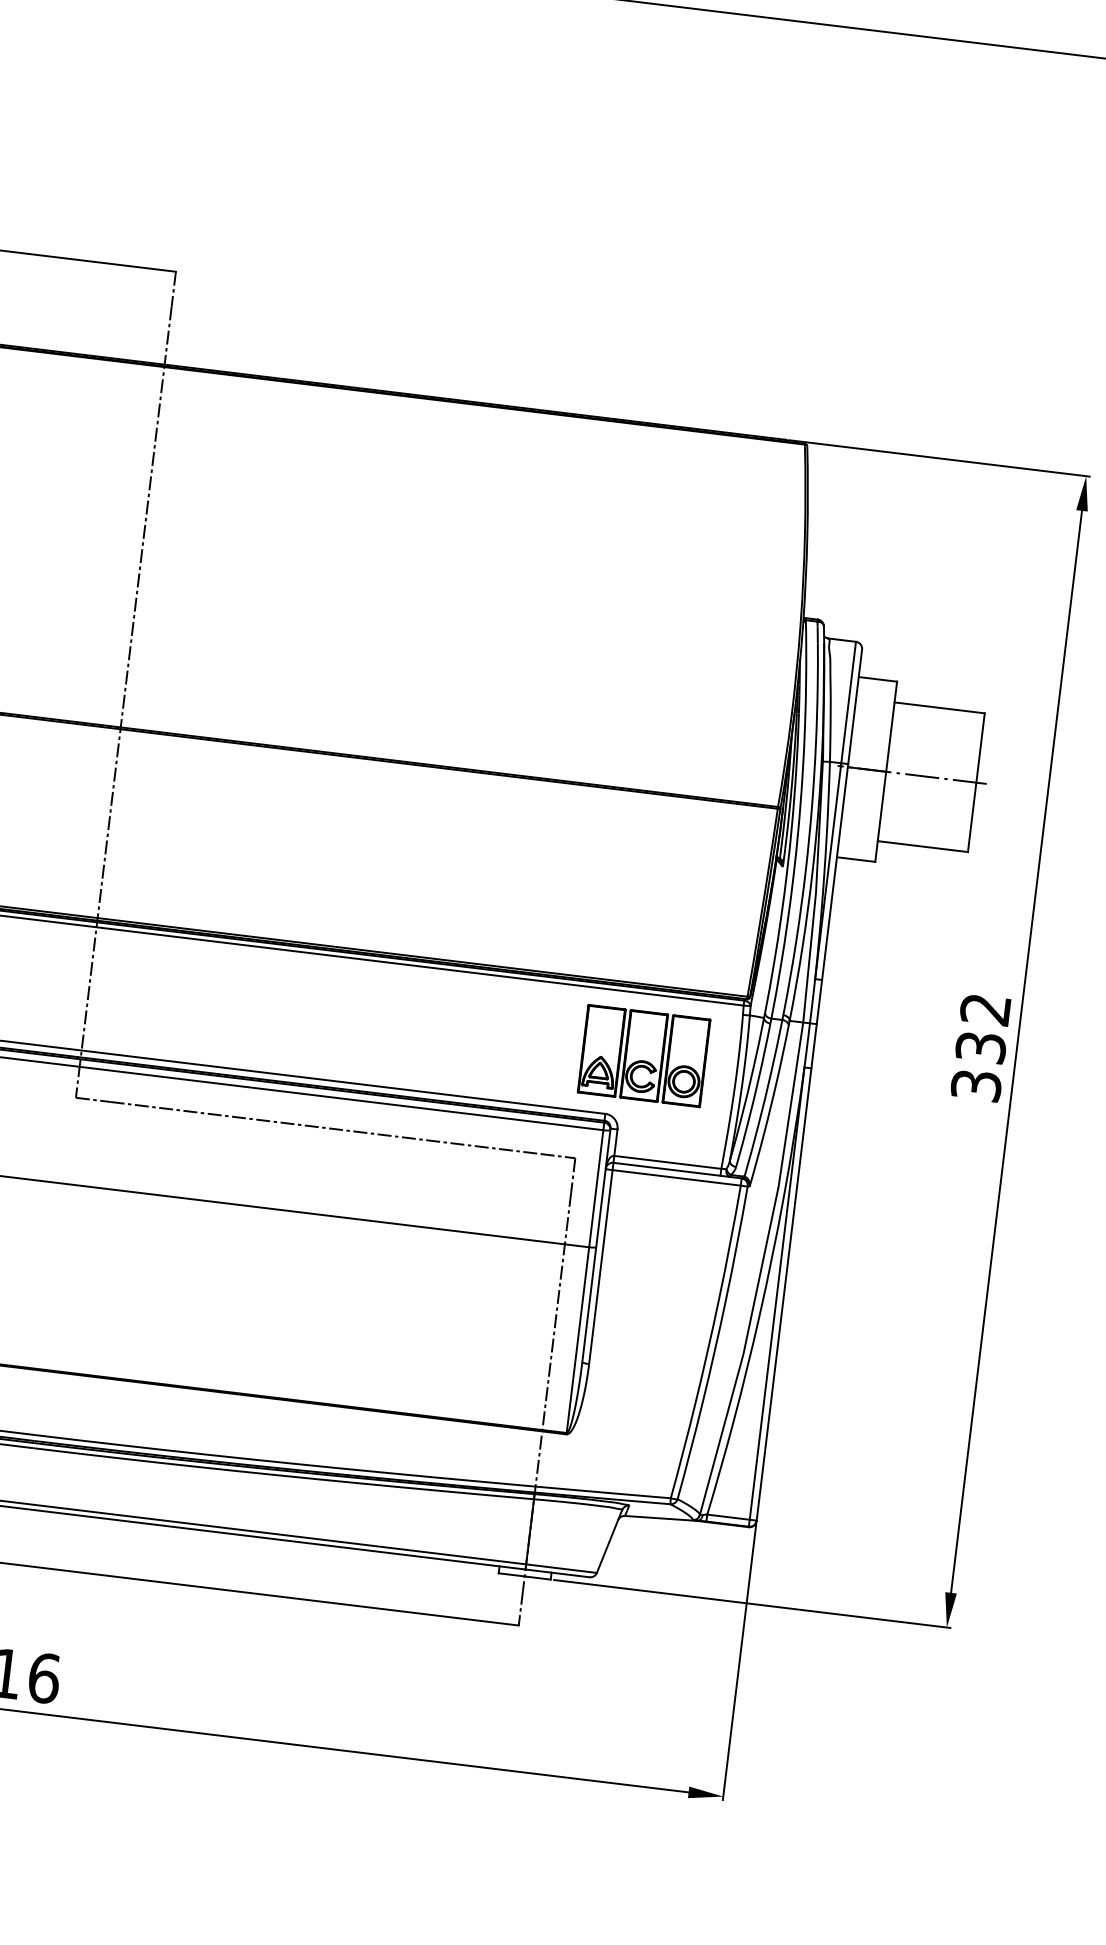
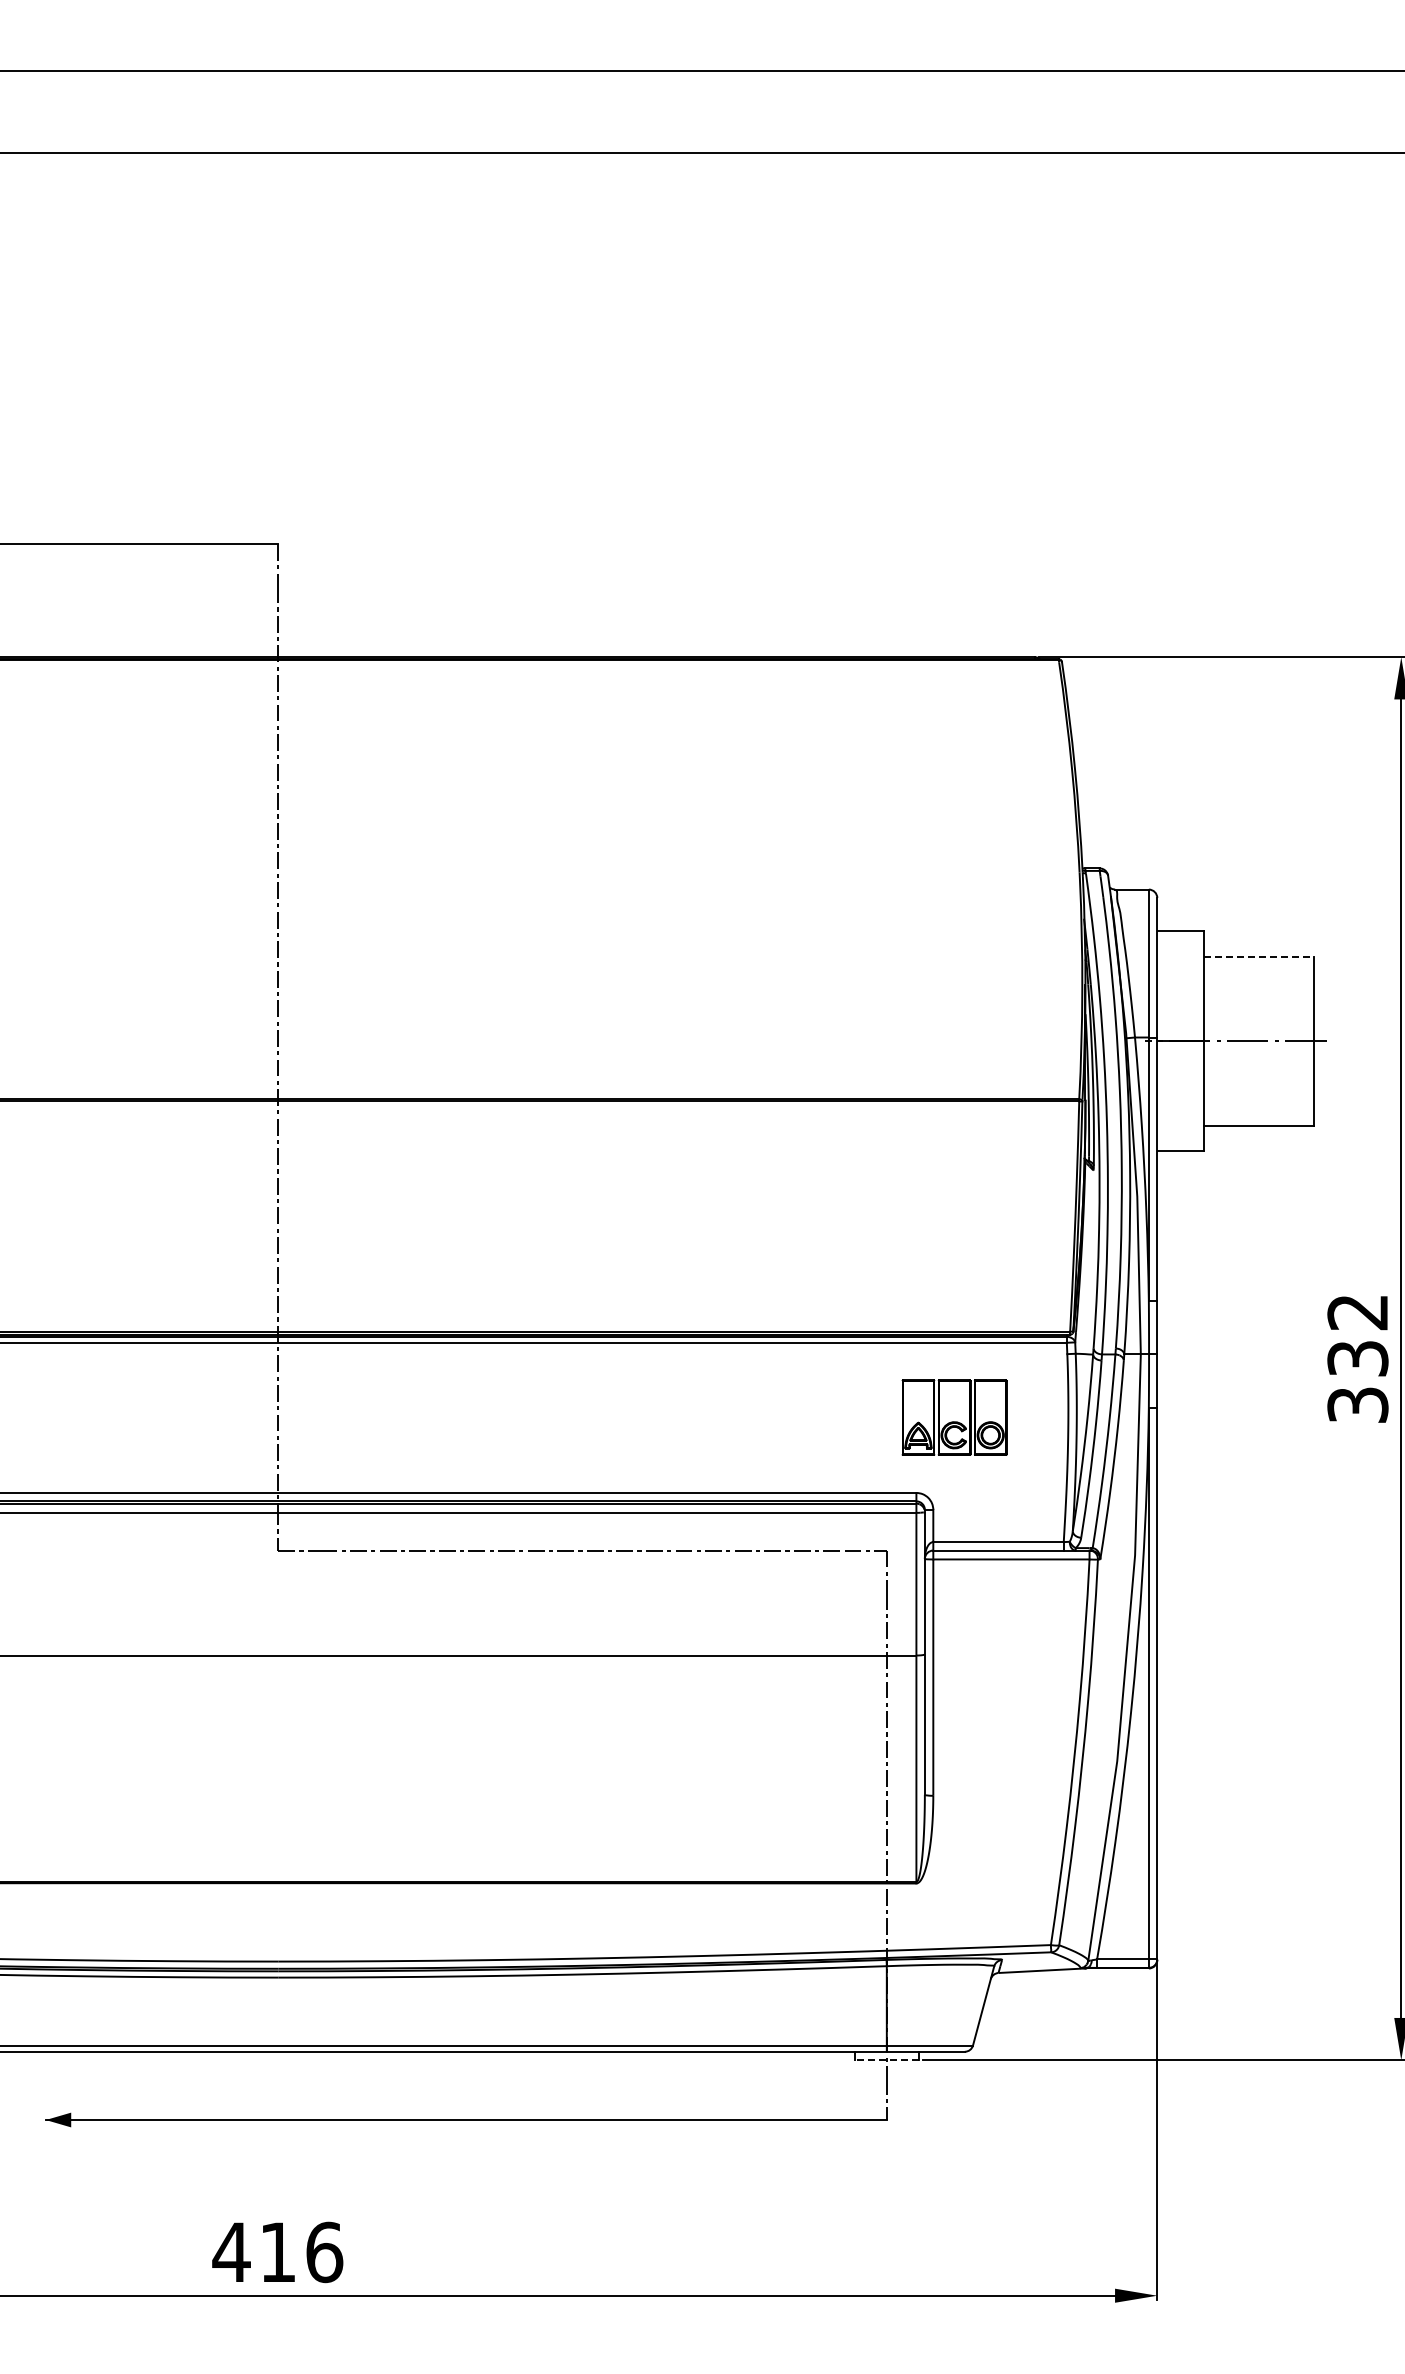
line: (939, 707) -> (1258, 956), solid -> dashed
part: (644, 1055) -> (954, 1417), size x0.7
line: (524, 1576) -> (886, 2060), solid -> dashed

